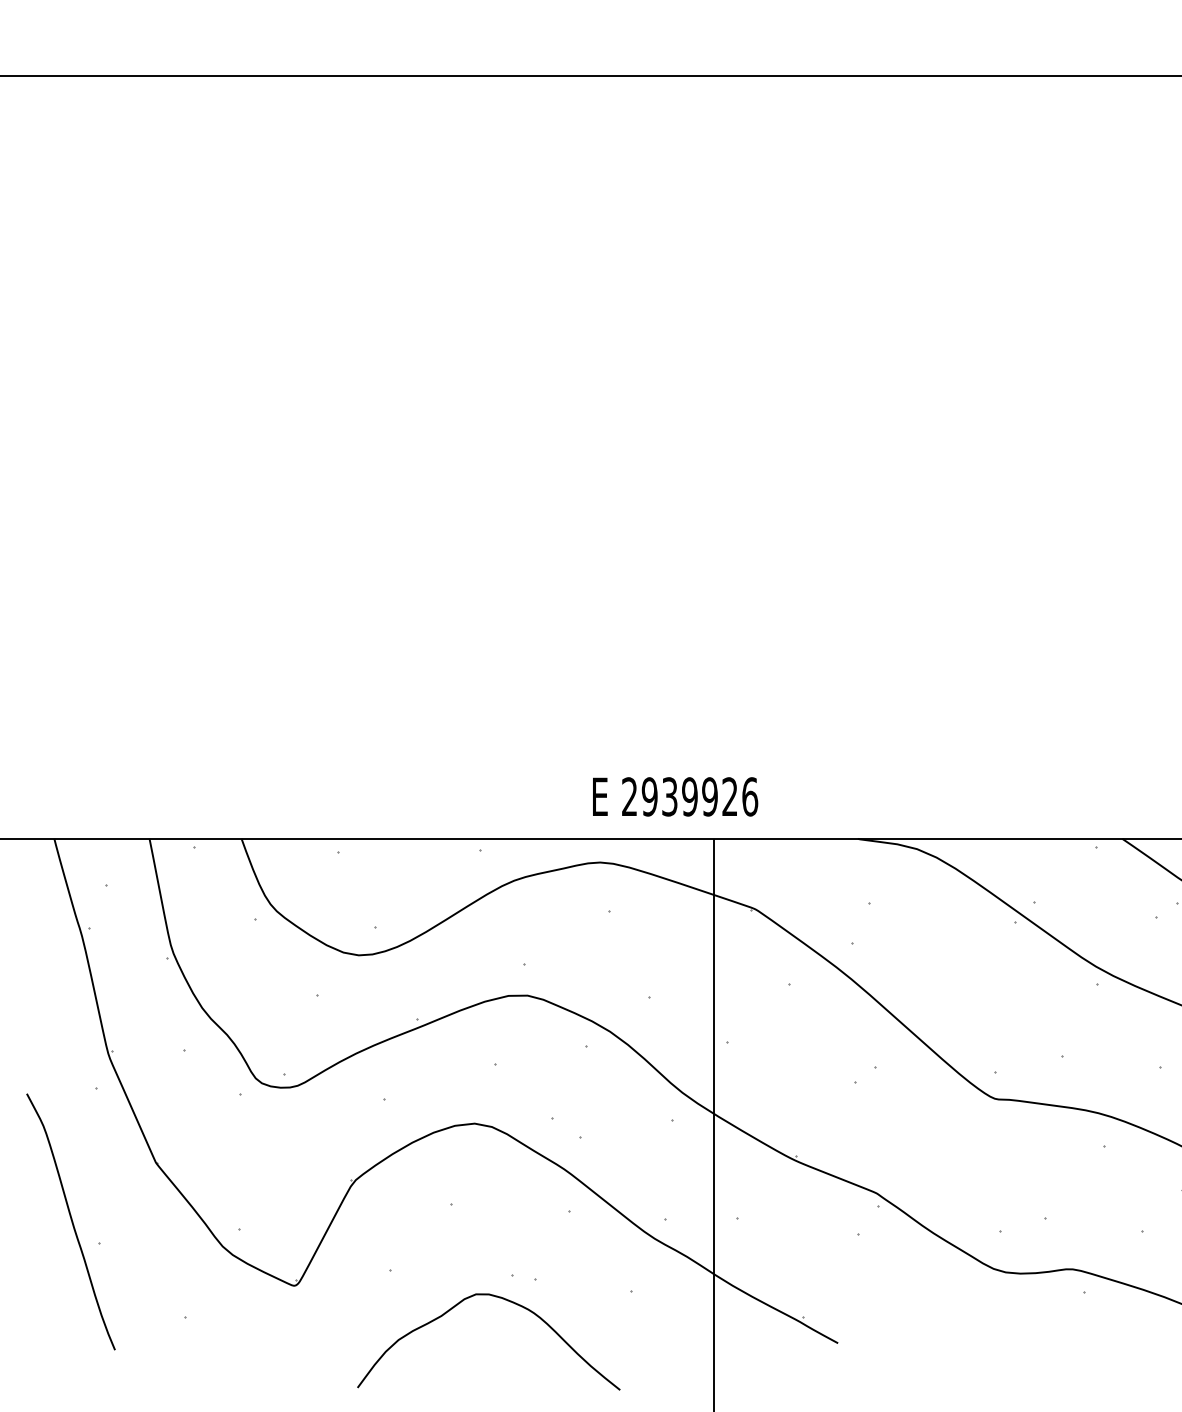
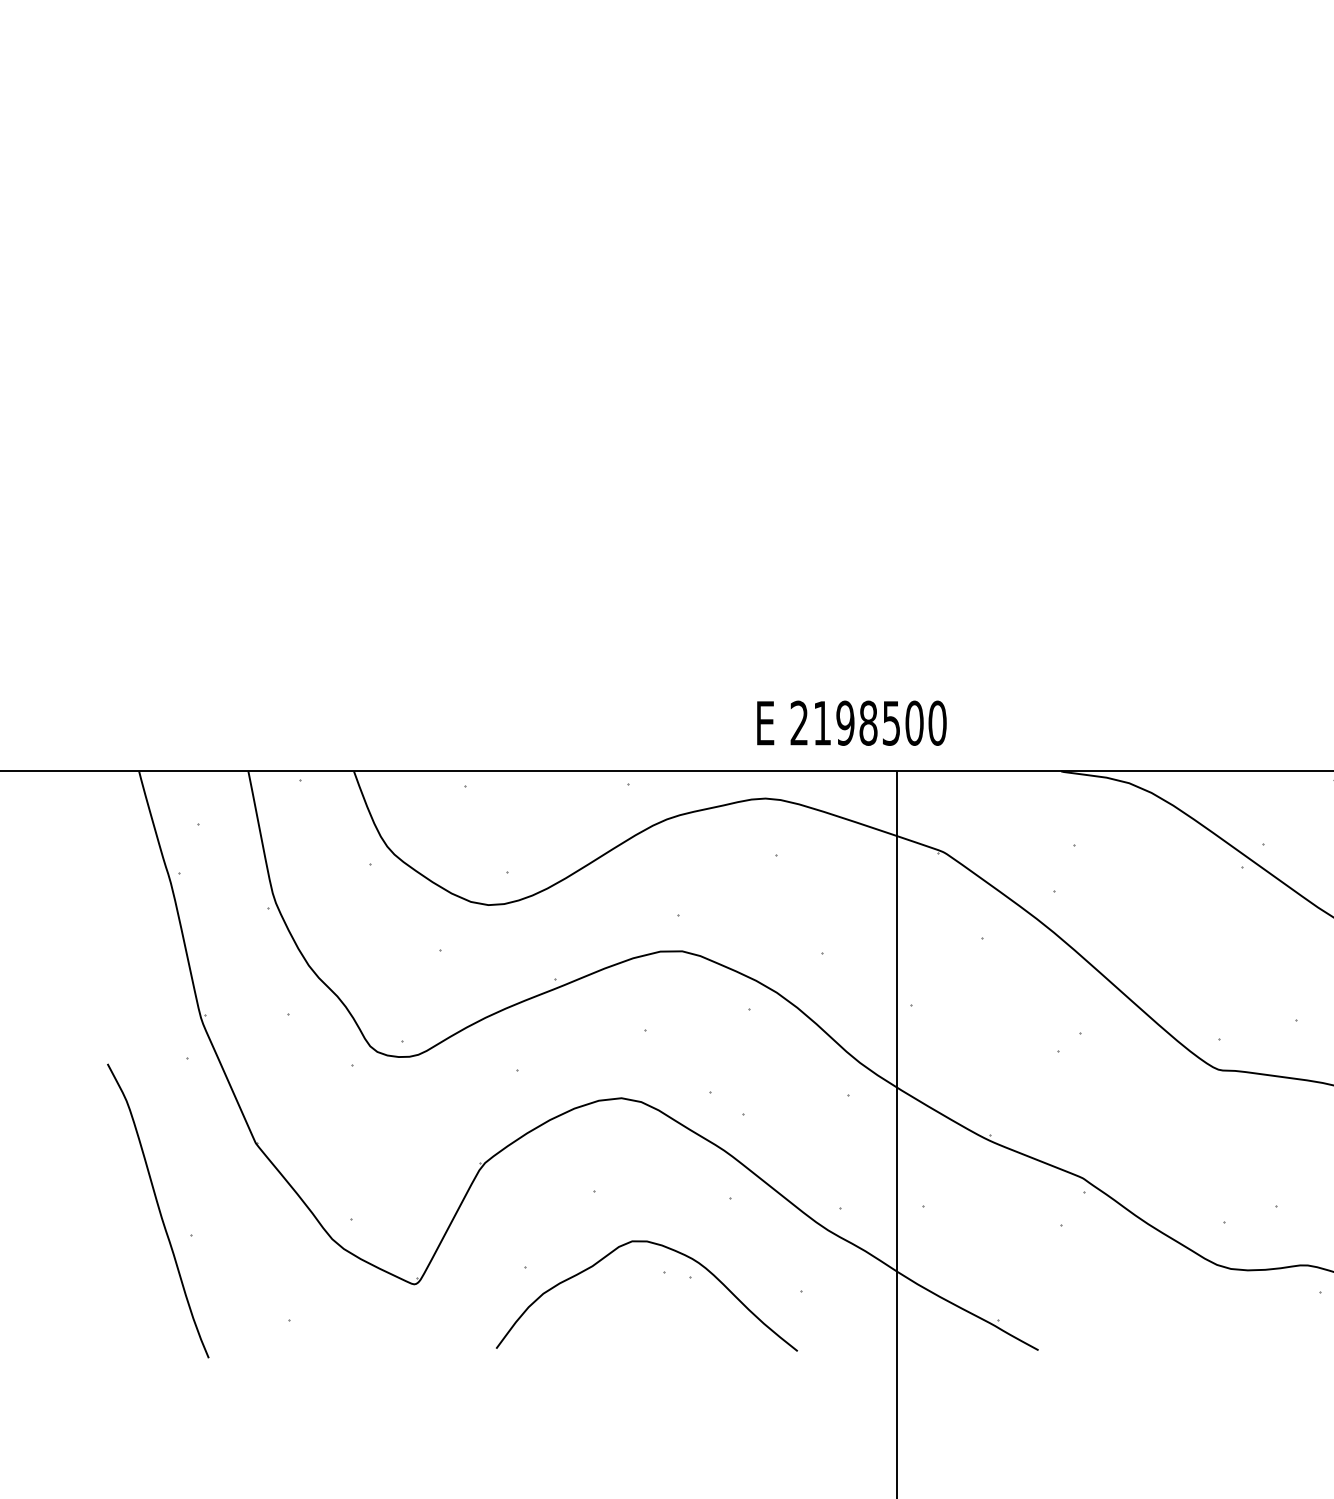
text: (699, 796) -> (879, 722), 2939926 -> 2198500
curve: (502, 1299) -> (662, 1247), moved

